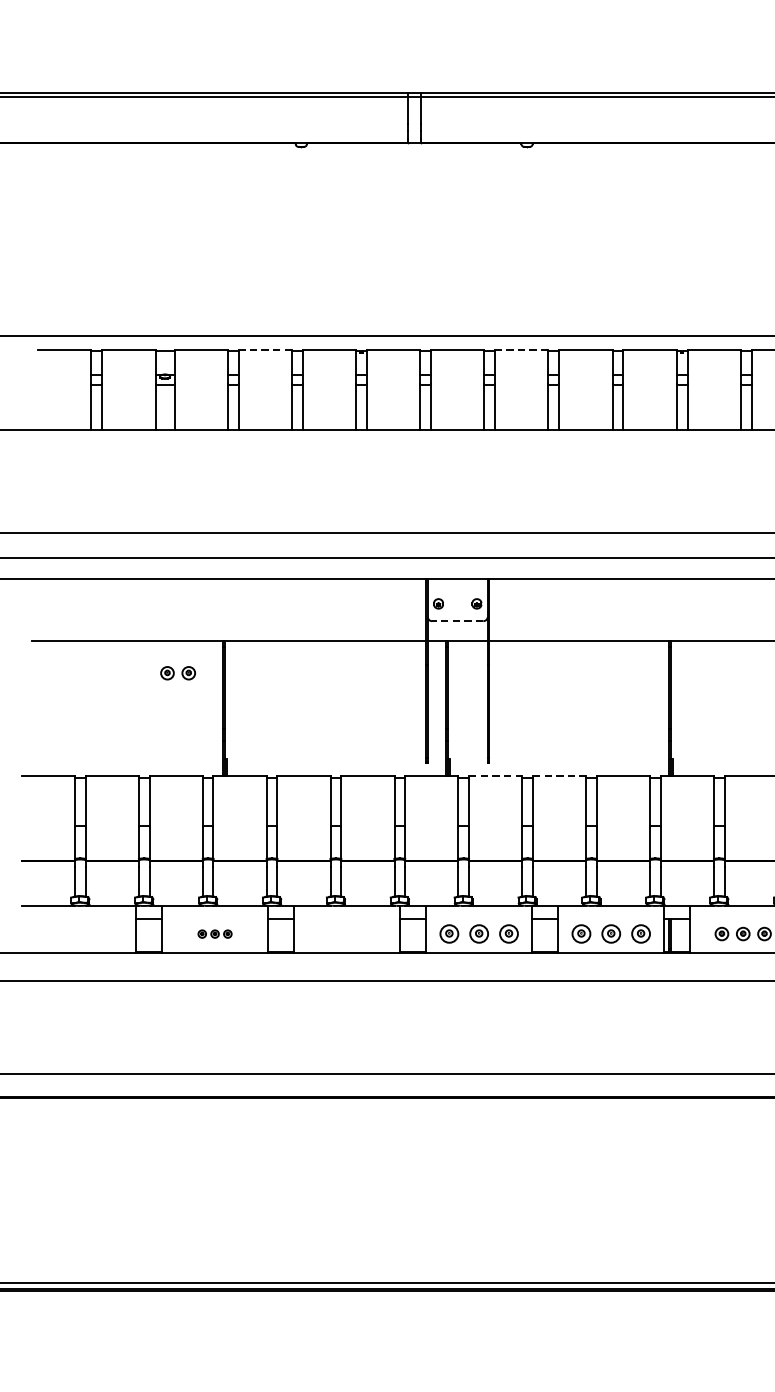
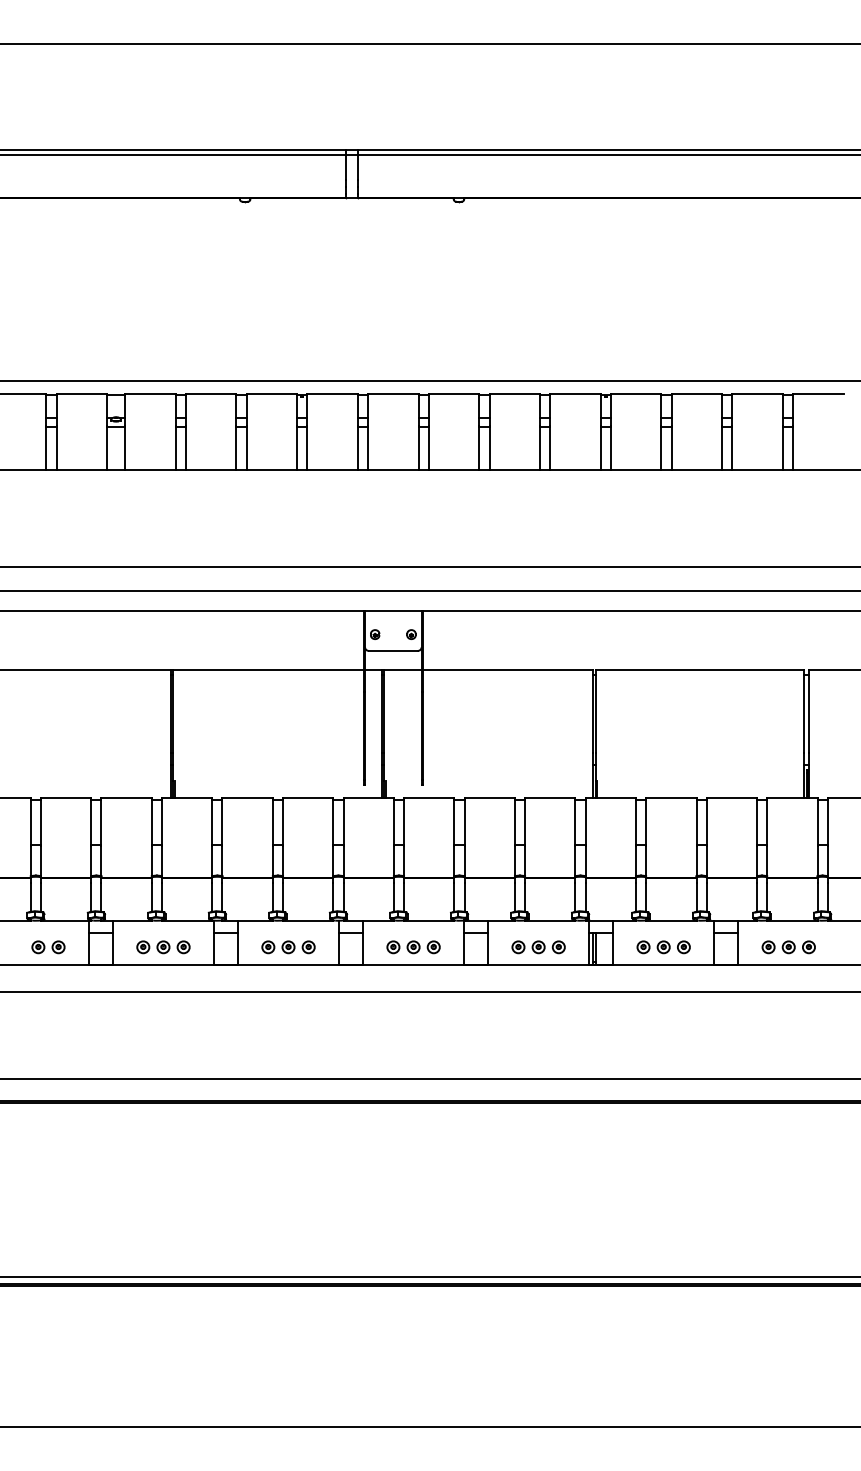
line: (264, 349) -> (210, 393), dashed -> solid
line: (521, 349) -> (453, 393), dashed -> solid
line: (456, 620) -> (392, 650), dashed -> solid
part: (178, 673) -> (48, 947), moved
line: (495, 776) -> (429, 798), dashed -> solid
line: (560, 776) -> (490, 798), dashed -> solid
part: (215, 934) -> (163, 947), size x1.67
part: (347, 934) -> (288, 947), added
part: (479, 934) -> (413, 947), size x0.71
part: (611, 934) -> (538, 947), size x0.71

